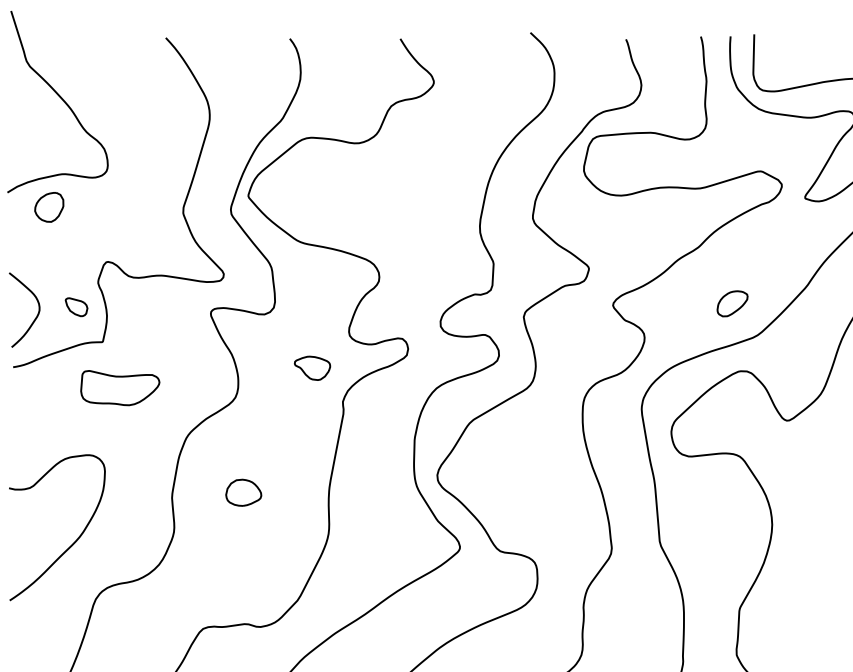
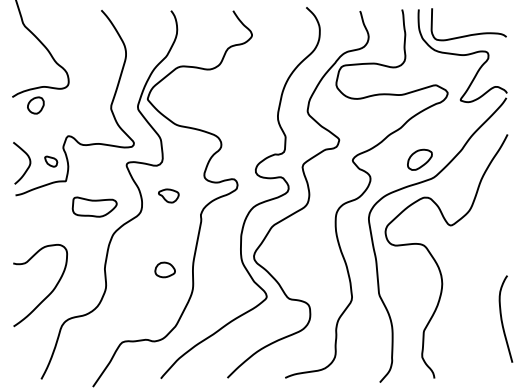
part: (731, 303) -> (419, 159), size x1.43
part: (311, 367) -> (168, 195), moved
part: (119, 386) -> (94, 206), moved
part: (242, 491) -> (164, 269), moved

